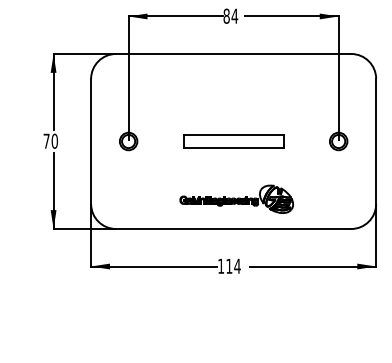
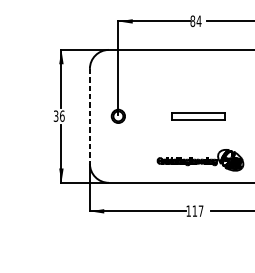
text: (50, 140) -> (59, 115), 70 -> 36
line: (91, 141) -> (90, 116), solid -> dashed
part: (233, 141) -> (198, 116), size x0.7
text: (237, 265) -> (201, 210), 114 -> 117

